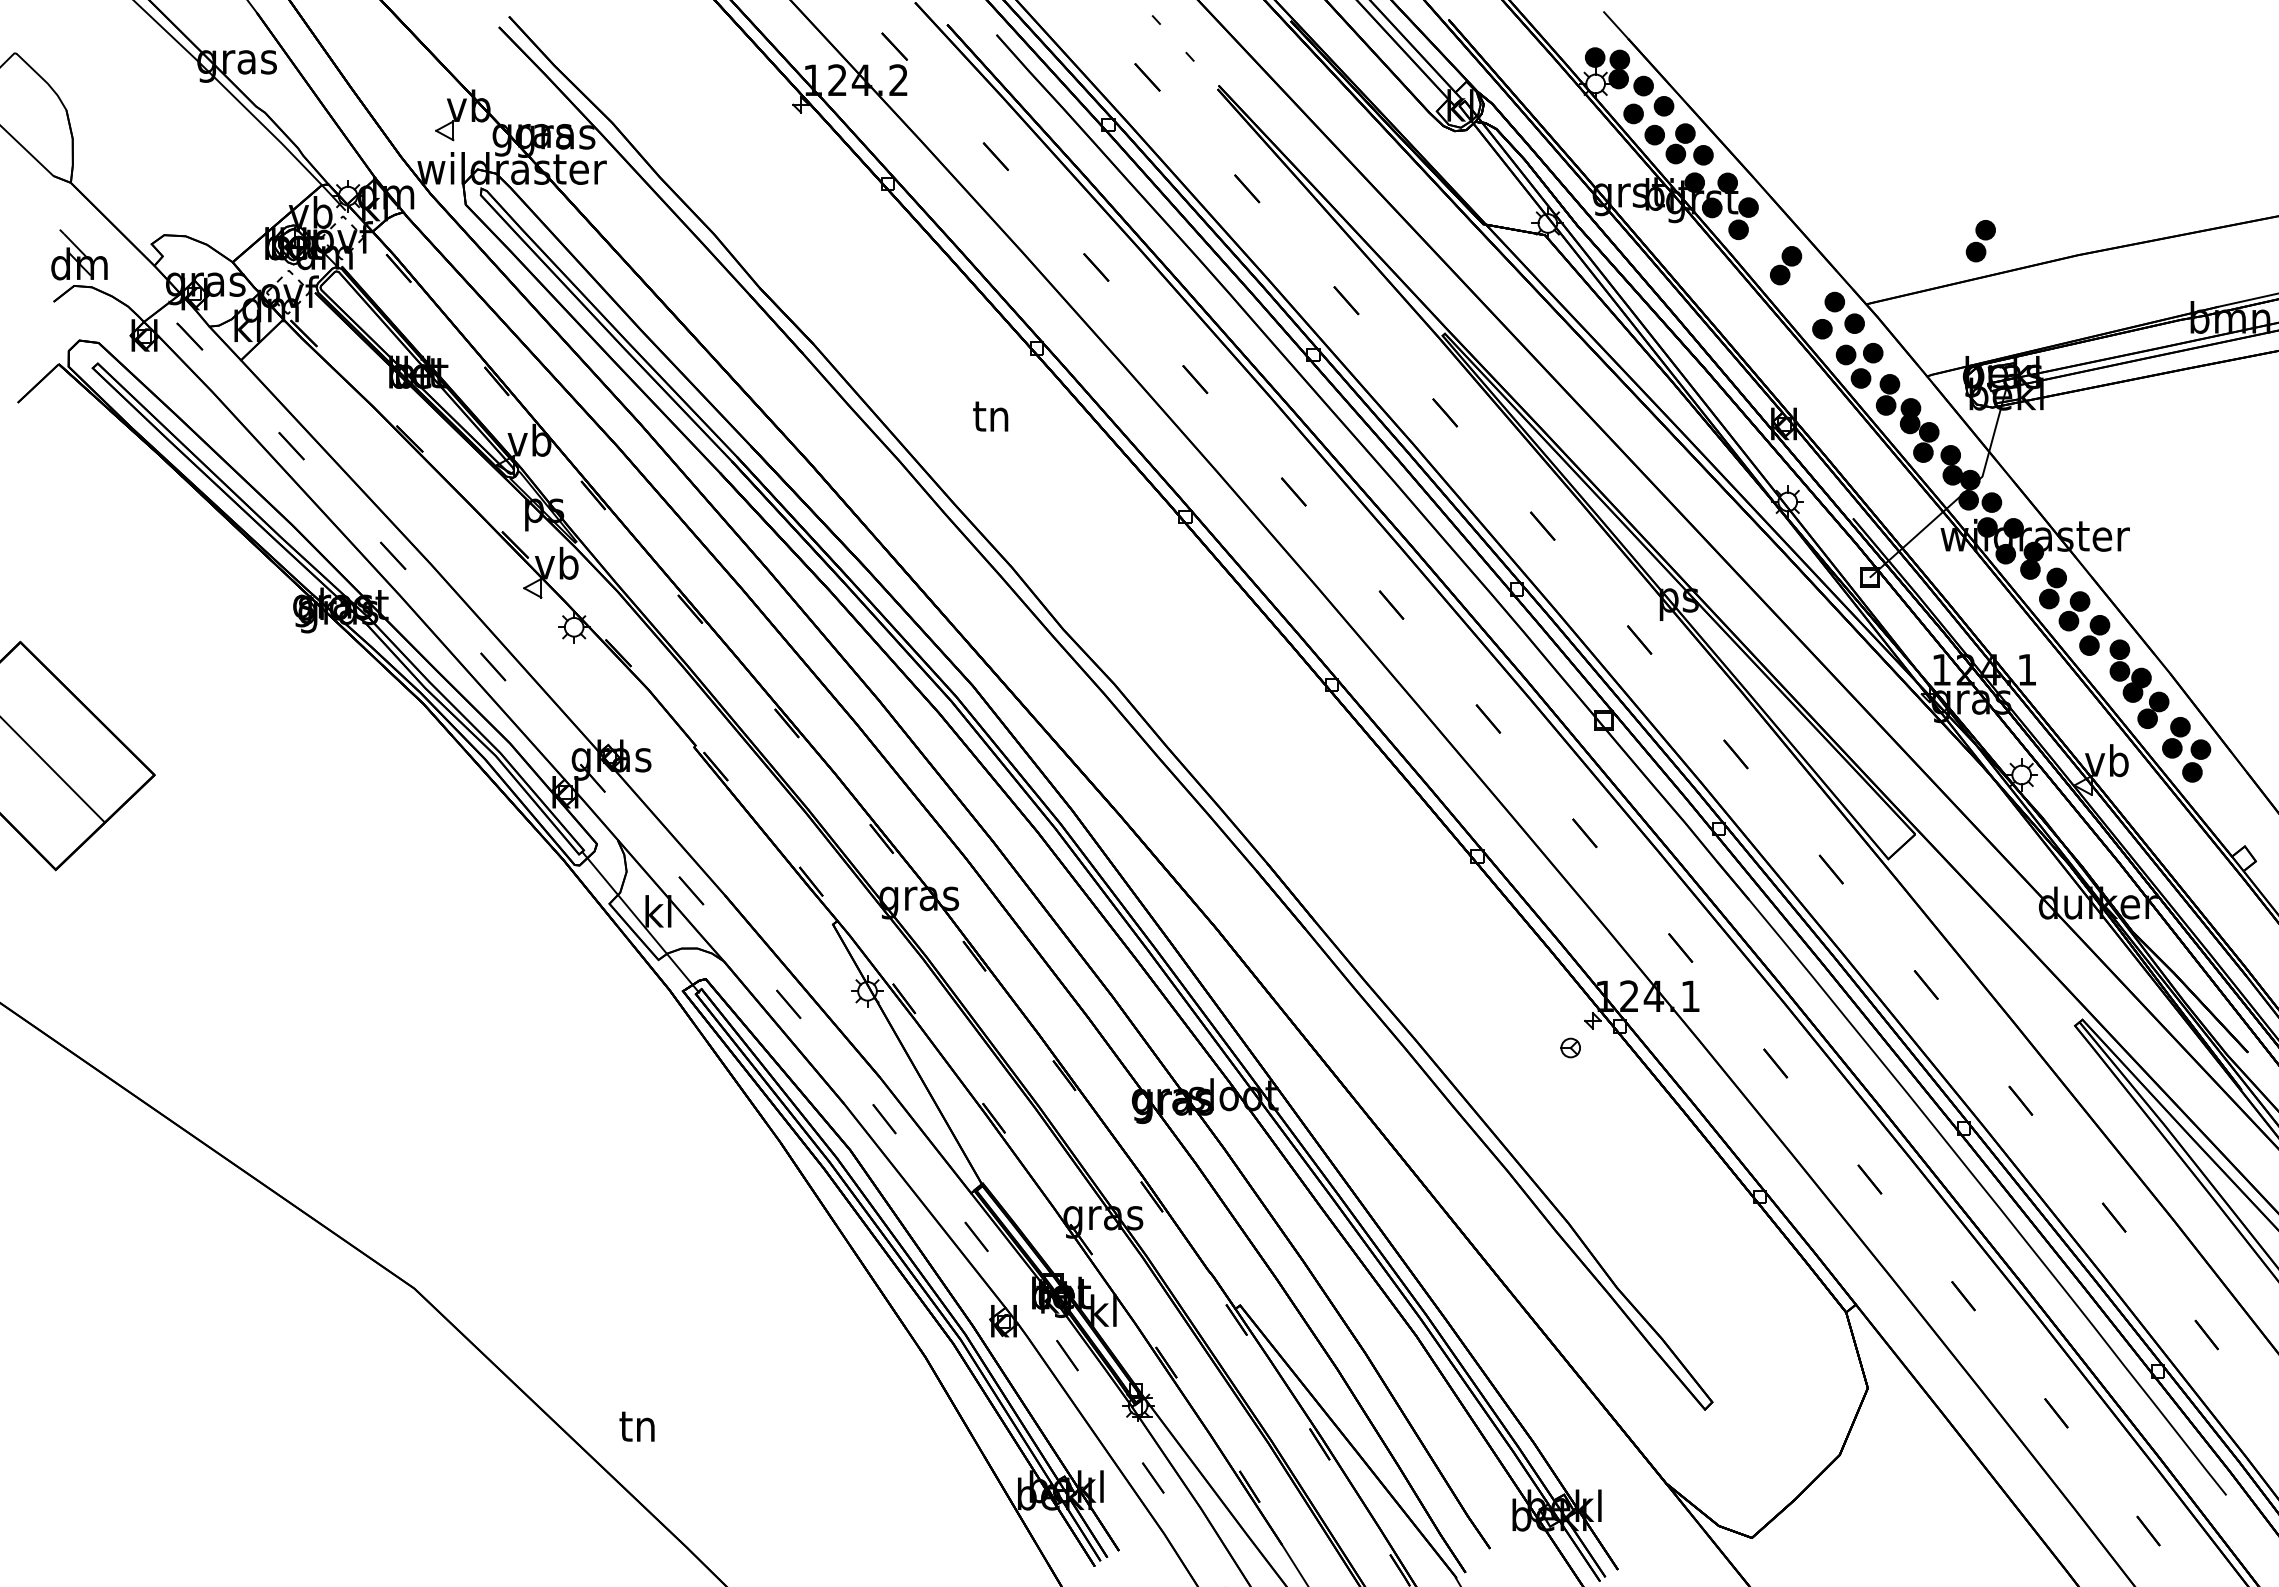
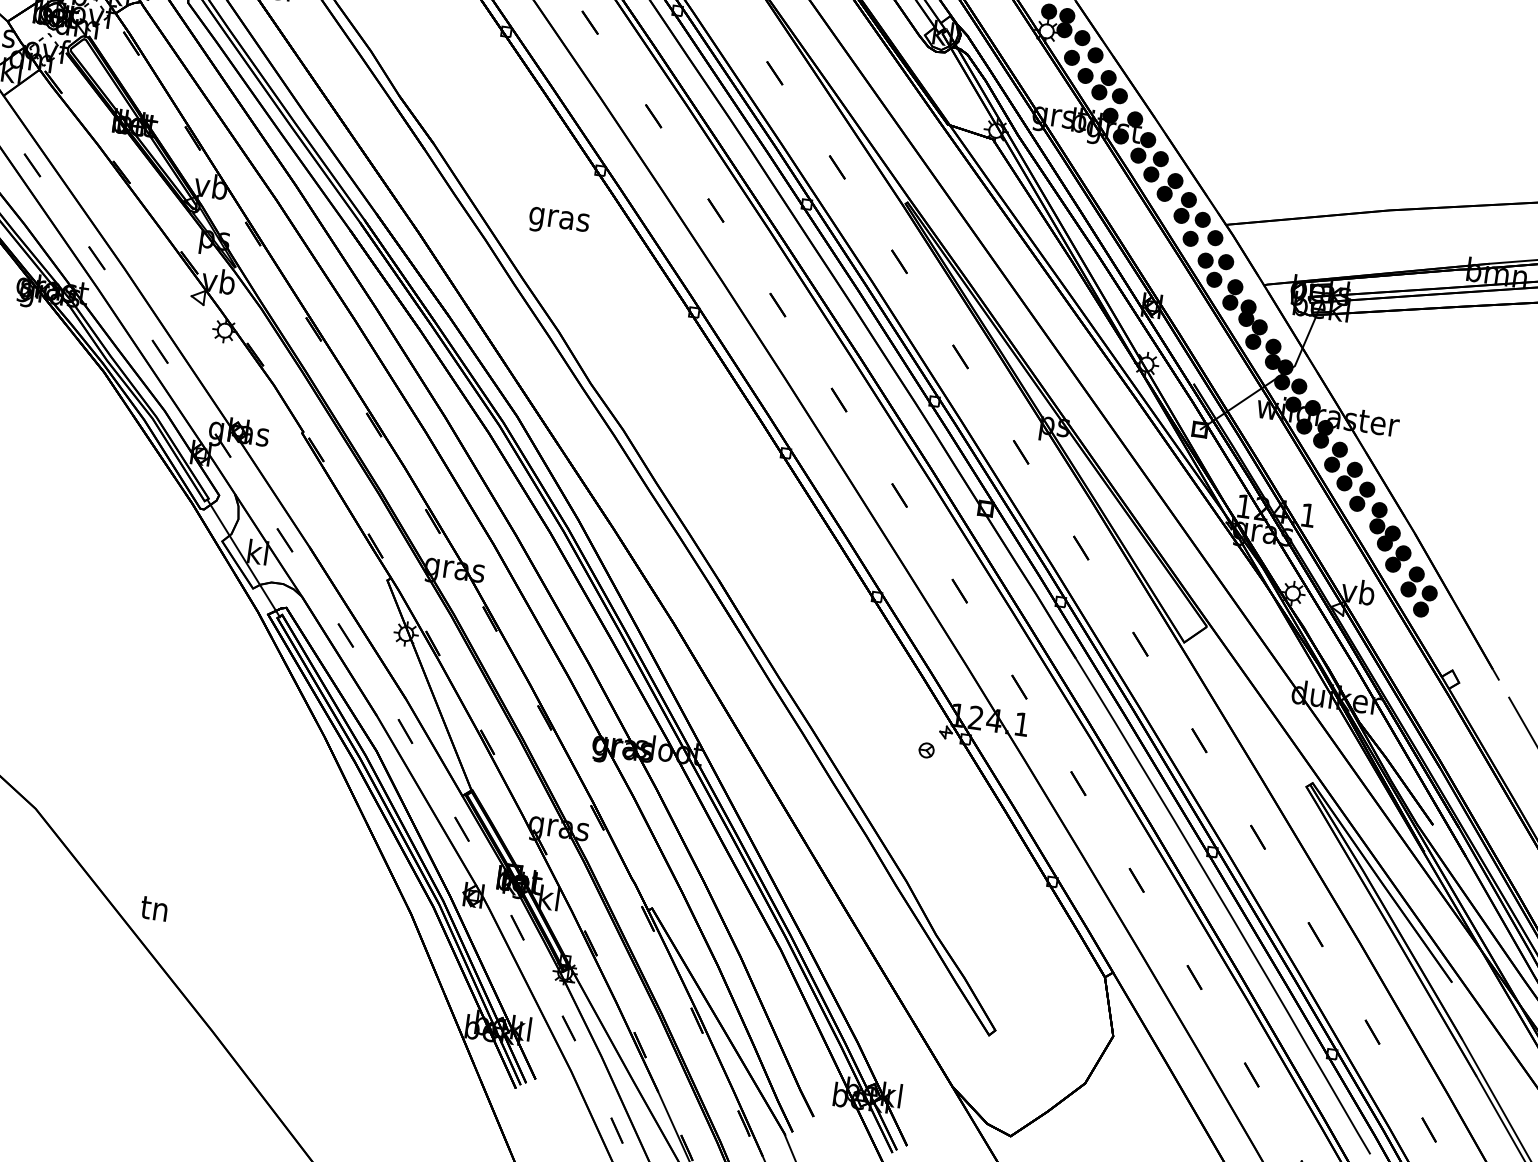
part: (1980, 241) -> (1155, 167), moved
part: (1809, 289) -> (1185, 207), added
text: (991, 420) -> (559, 219), tn -> gras
text: (636, 1426) -> (153, 908), moved

